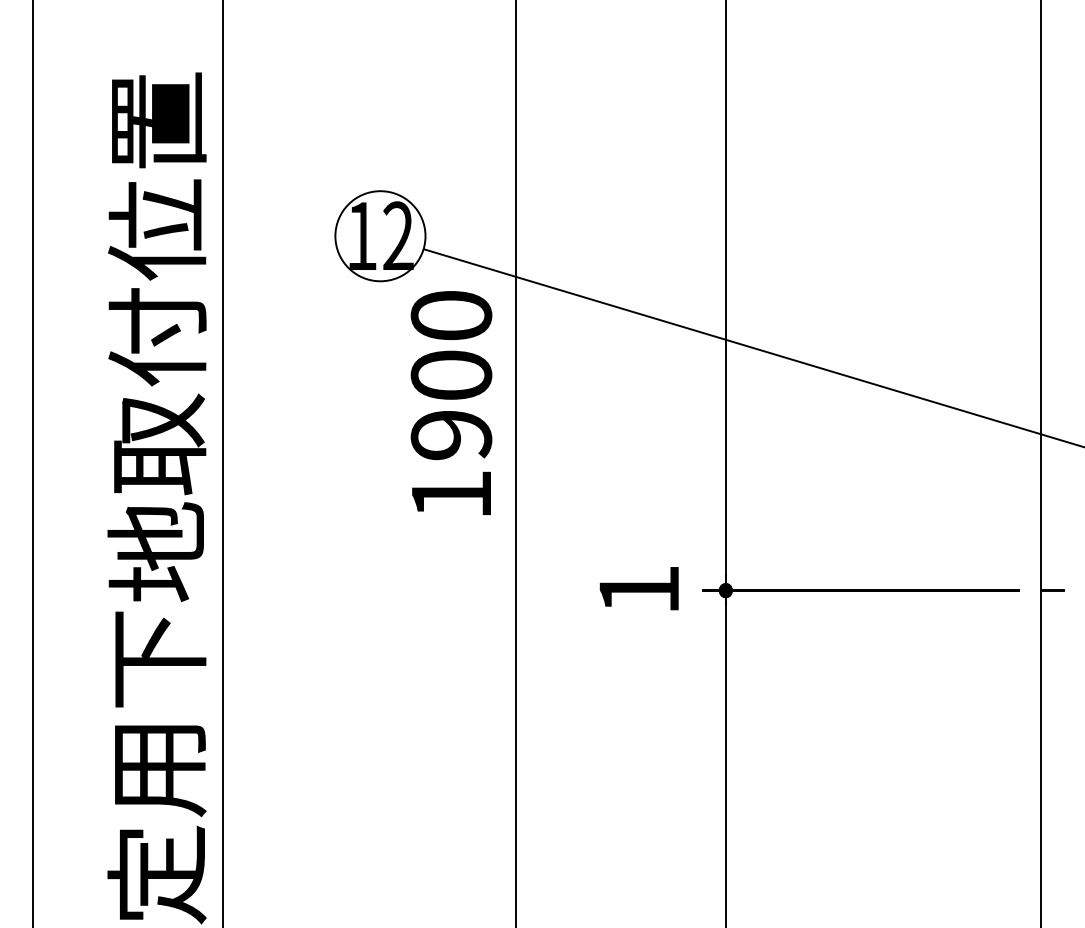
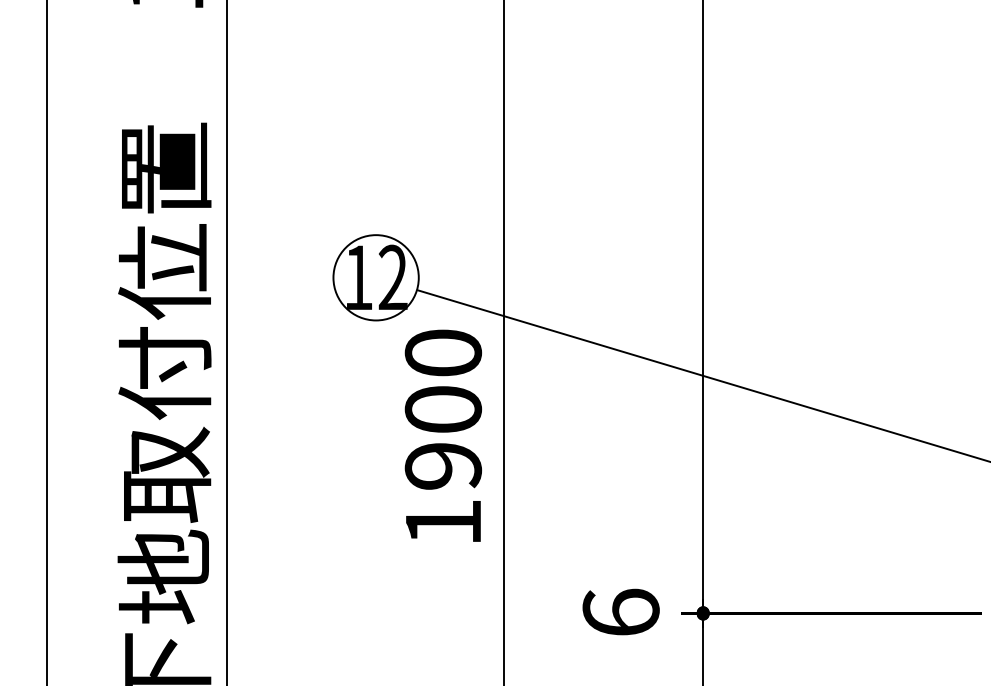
text: (638, 588) -> (620, 611), 1 -> 6

